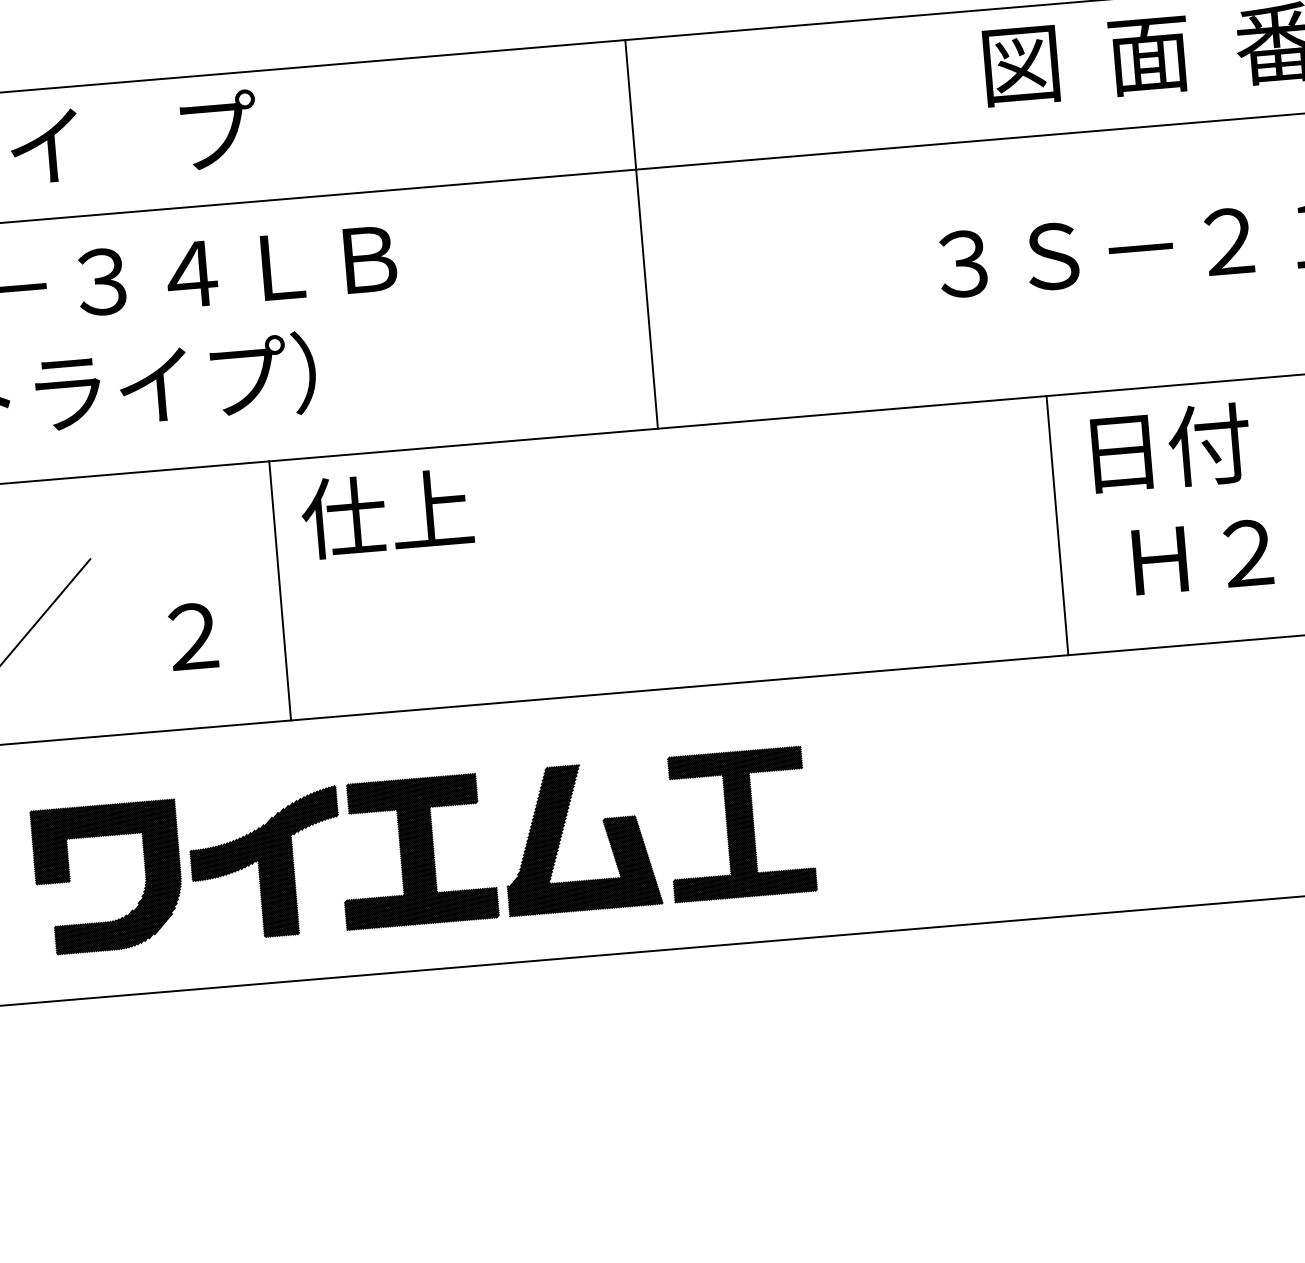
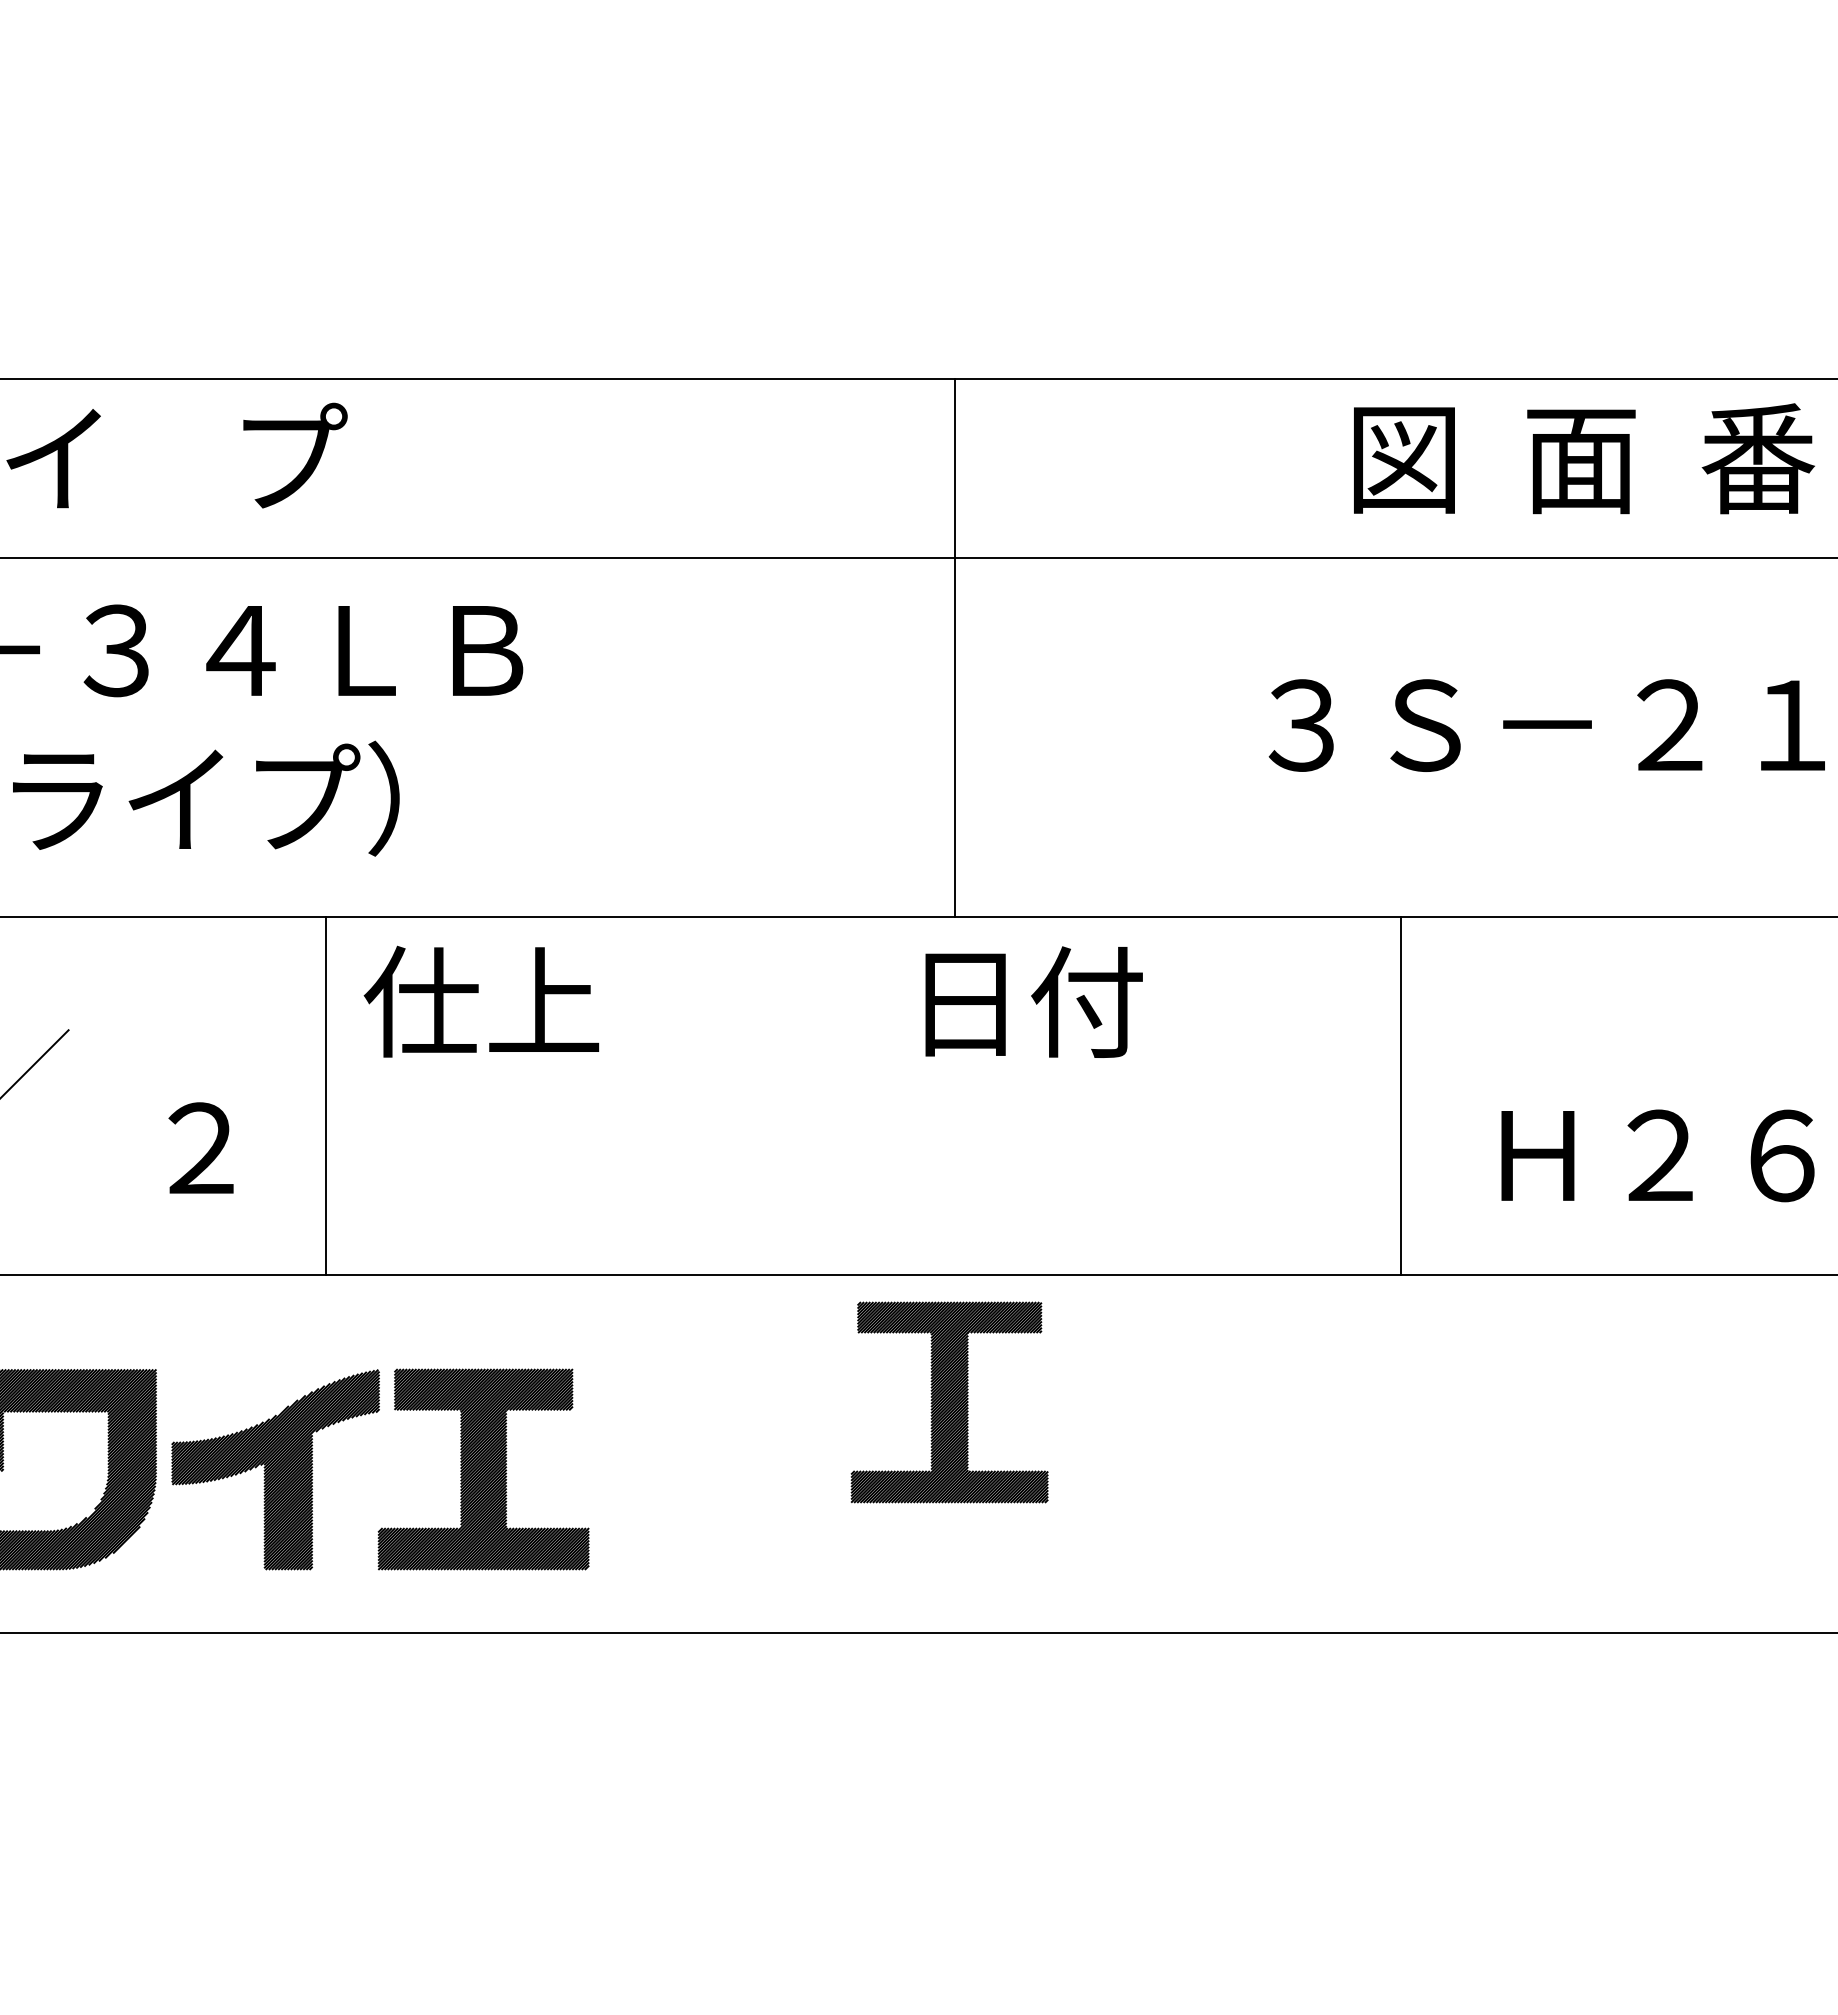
line: (641, 234) -> (955, 647), moved
text: (1170, 447) -> (1033, 1001), moved
part: (740, 824) -> (949, 1402), moved
part: (562, 833) -> (685, 1461), removed

